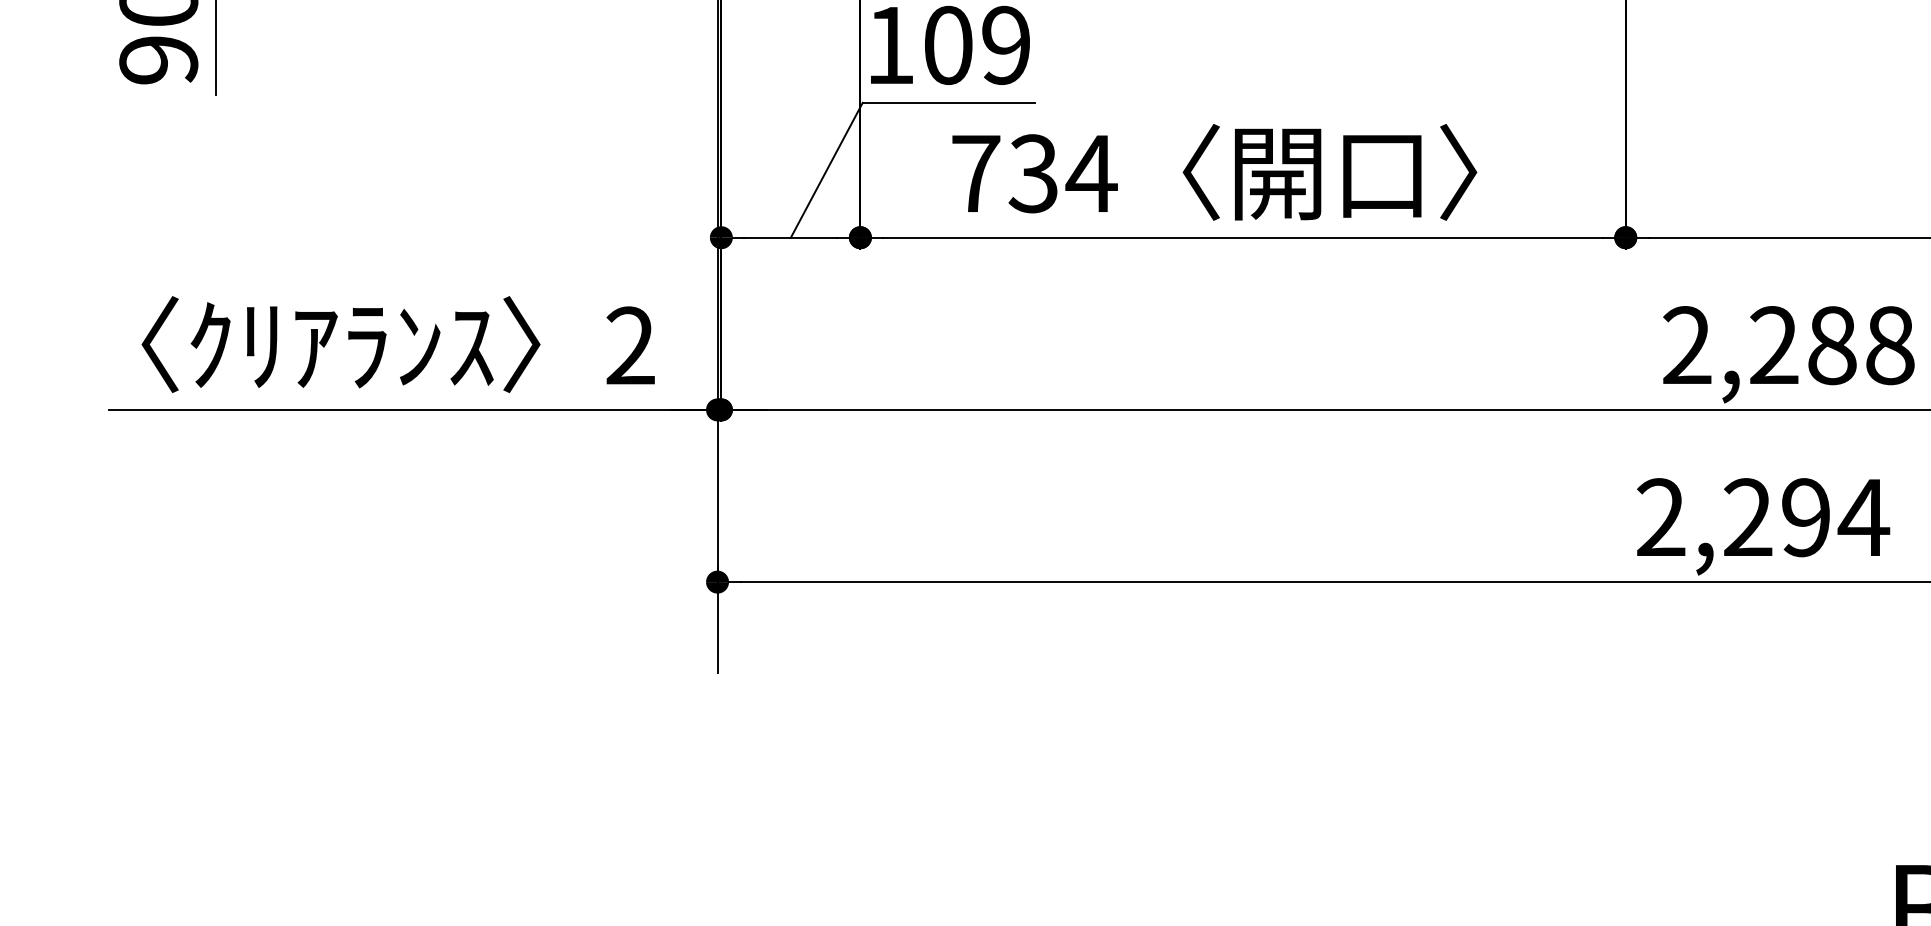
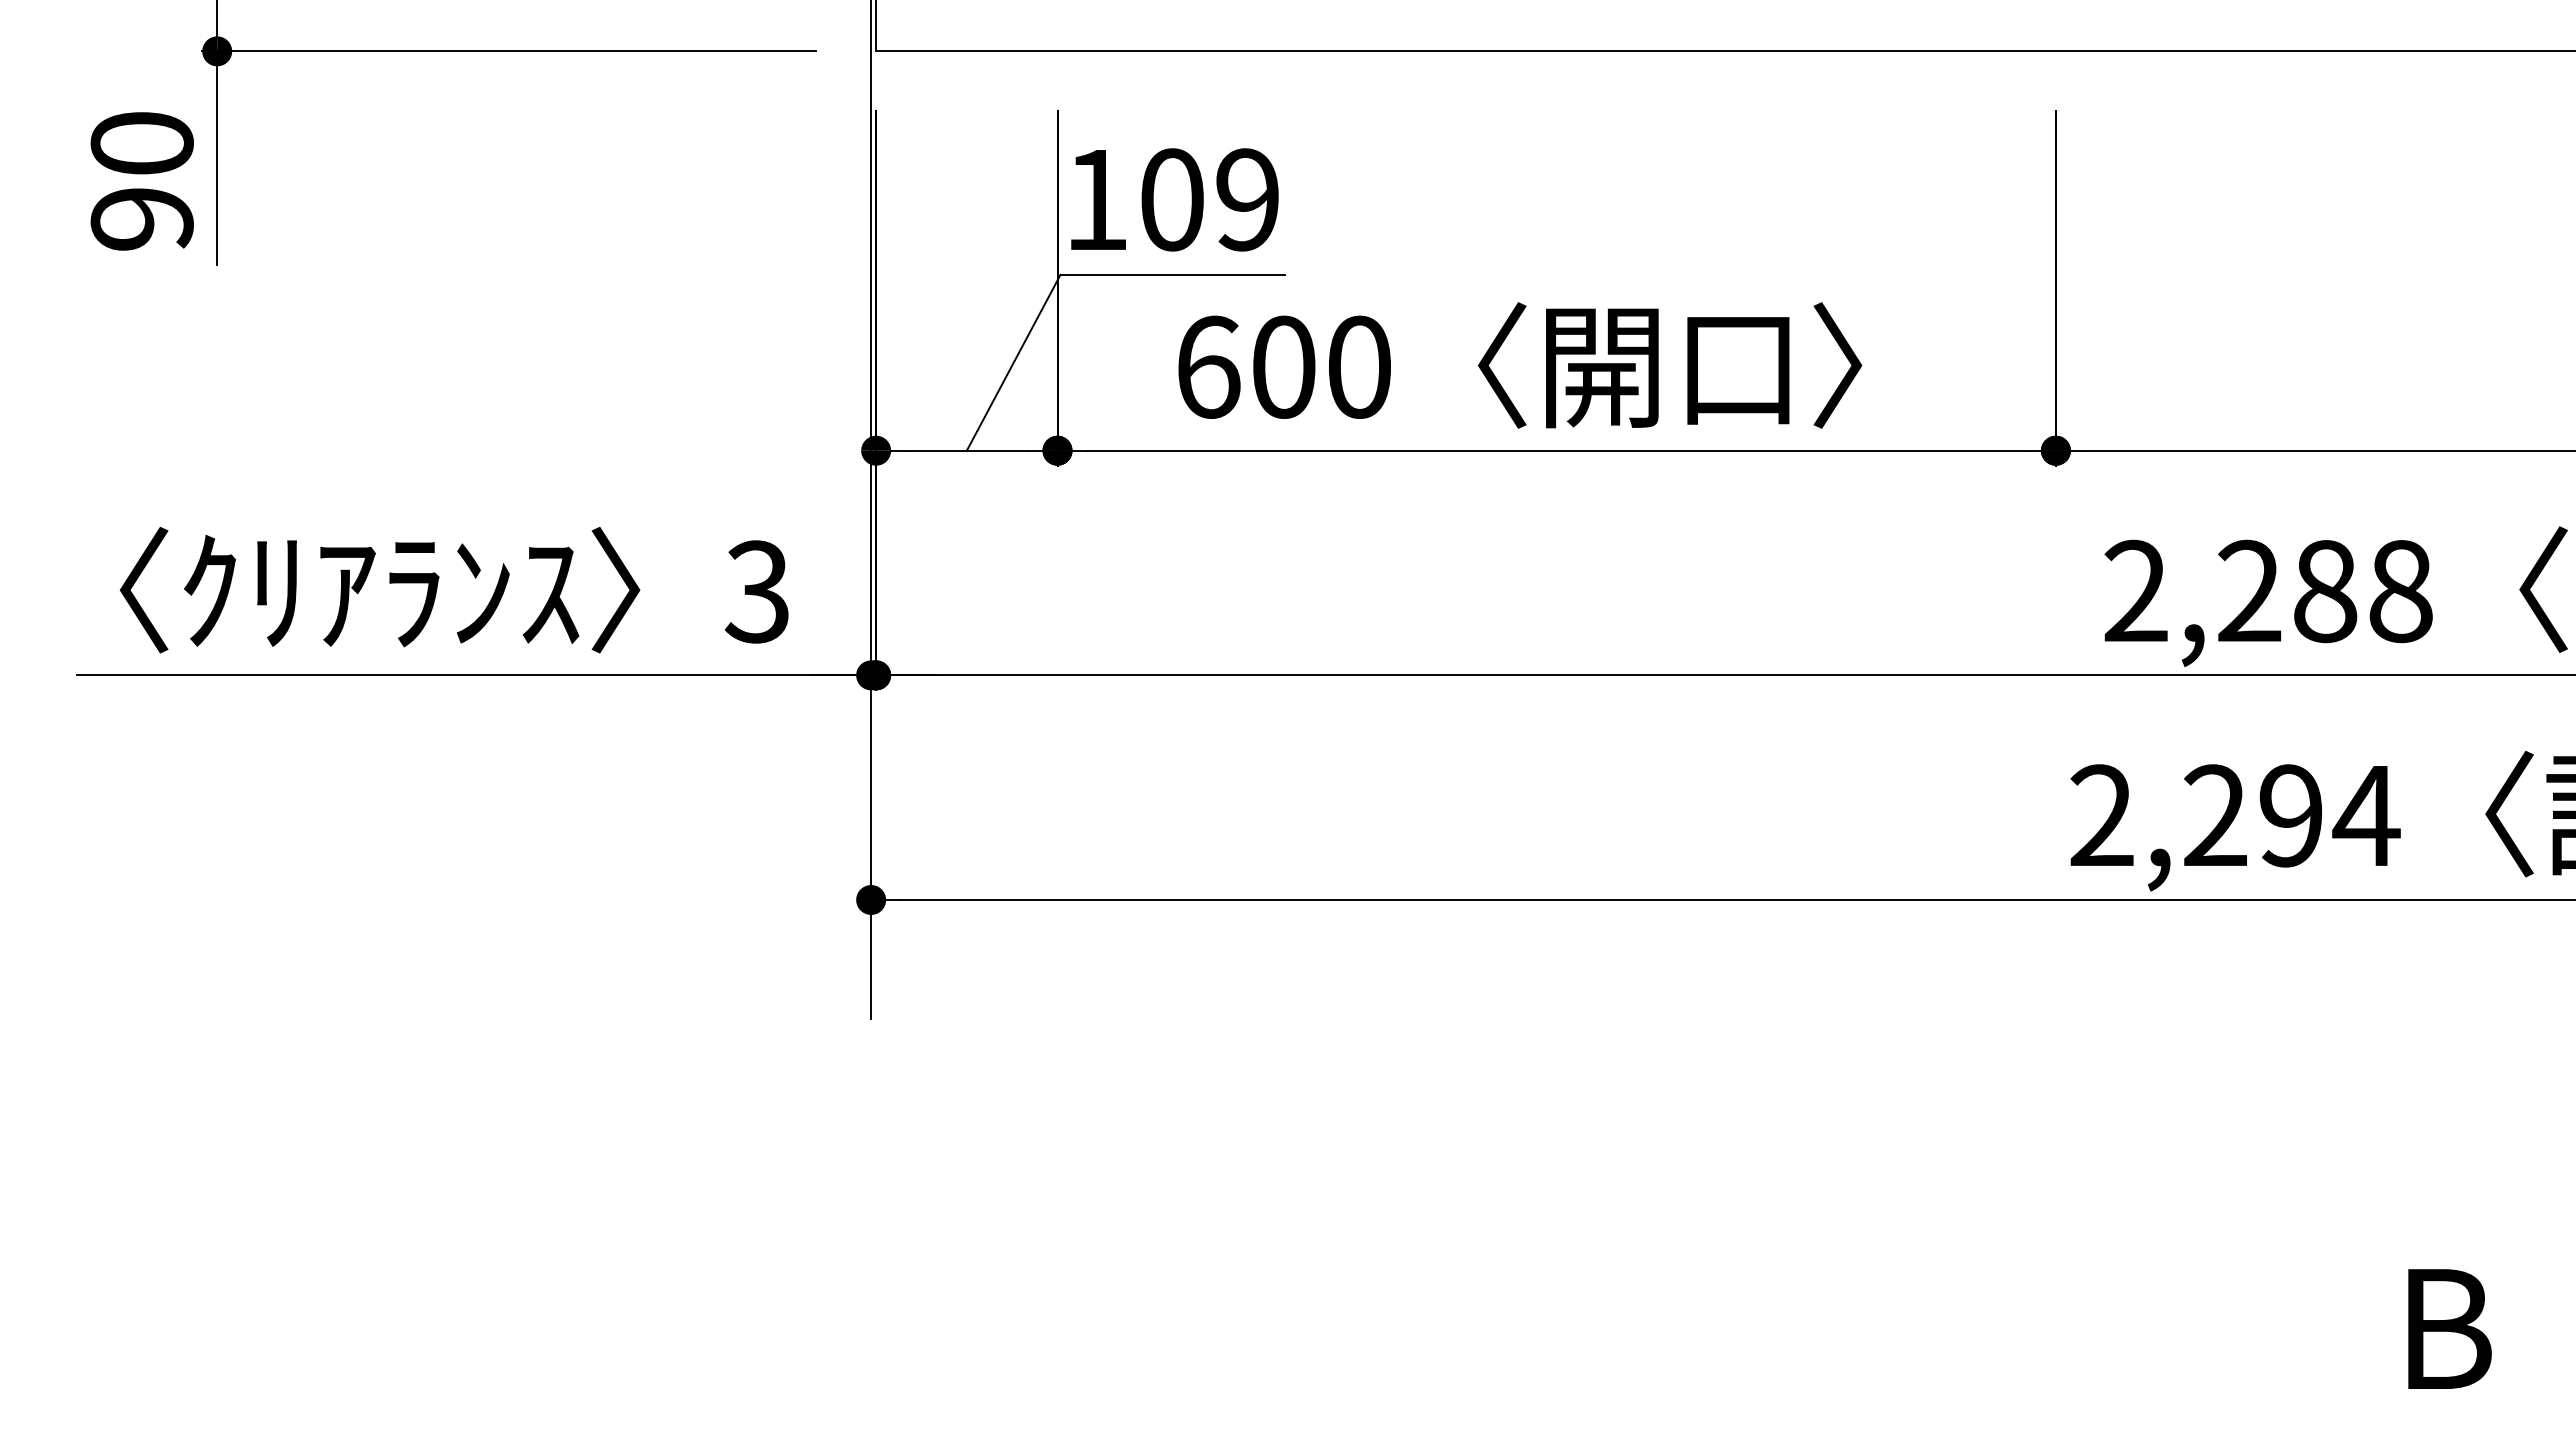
text: (1035, 173) -> (1285, 366), 734 -> 600
text: (629, 345) -> (756, 591), 2 -> 3

